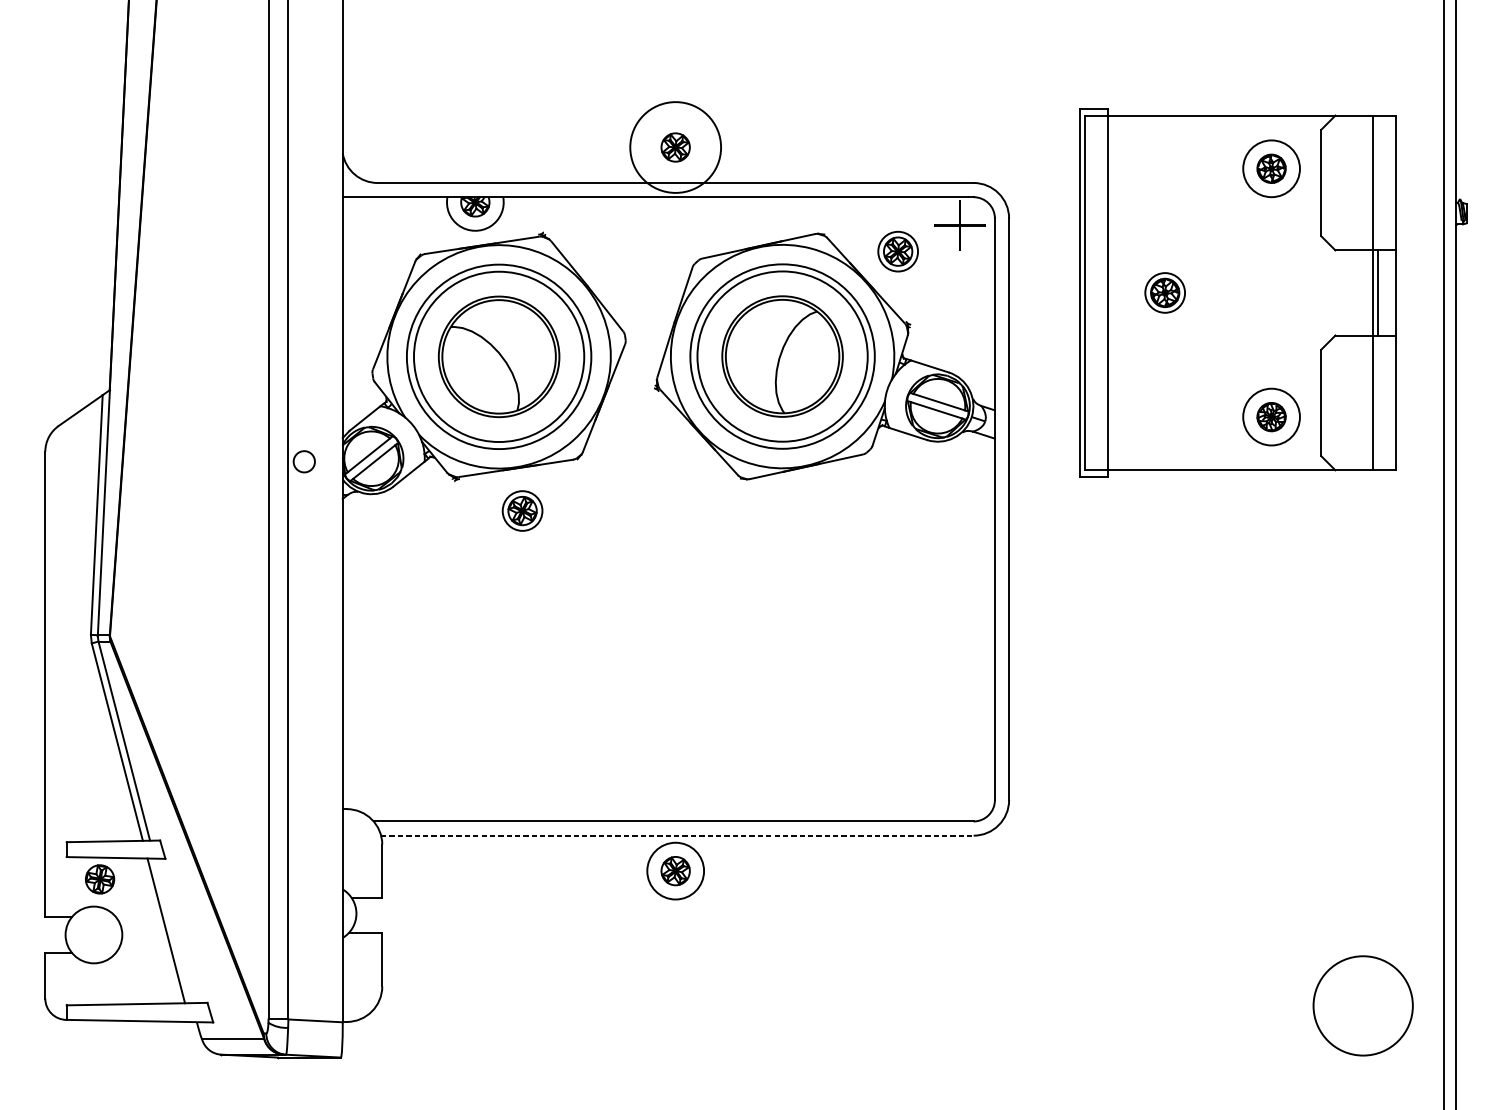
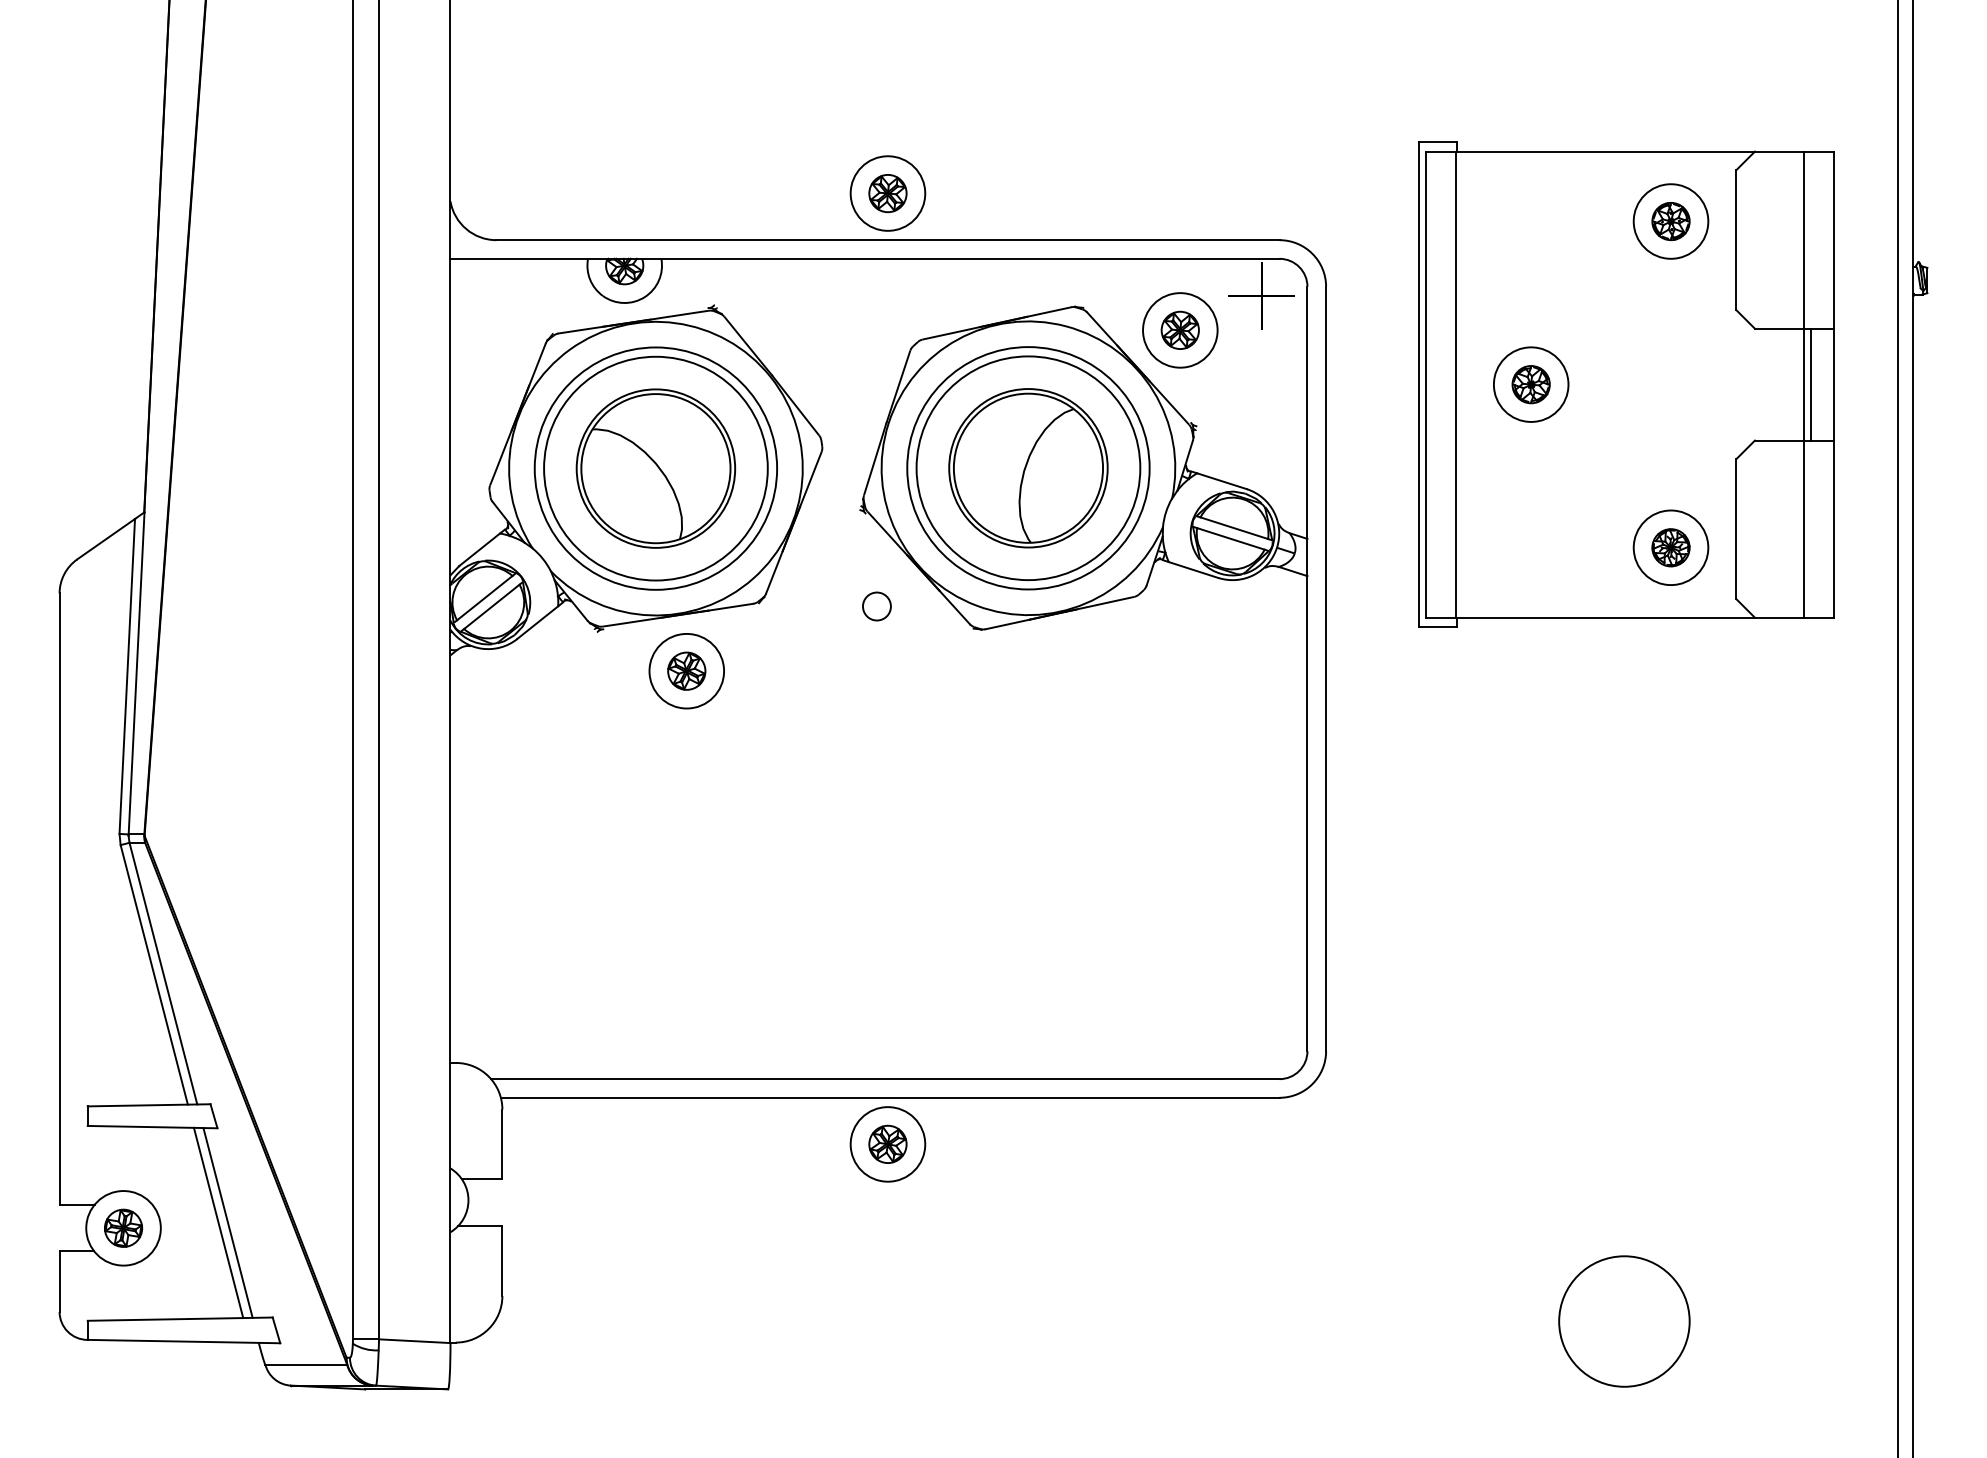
circle: (675, 147) -> (887, 193), size x0.62
circle: (898, 251) -> (1180, 330), size x1.43
circle: (1164, 292) -> (1530, 384), size x1.43
circle: (303, 461) -> (876, 606), moved
circle: (522, 510) -> (686, 670), size x1.43
line: (677, 835) -> (890, 1097), dashed -> solid
part: (100, 878) -> (123, 1227), moved
line: (173, 930) -> (227, 1222), added
circle: (1363, 1005) -> (1624, 1321), moved

